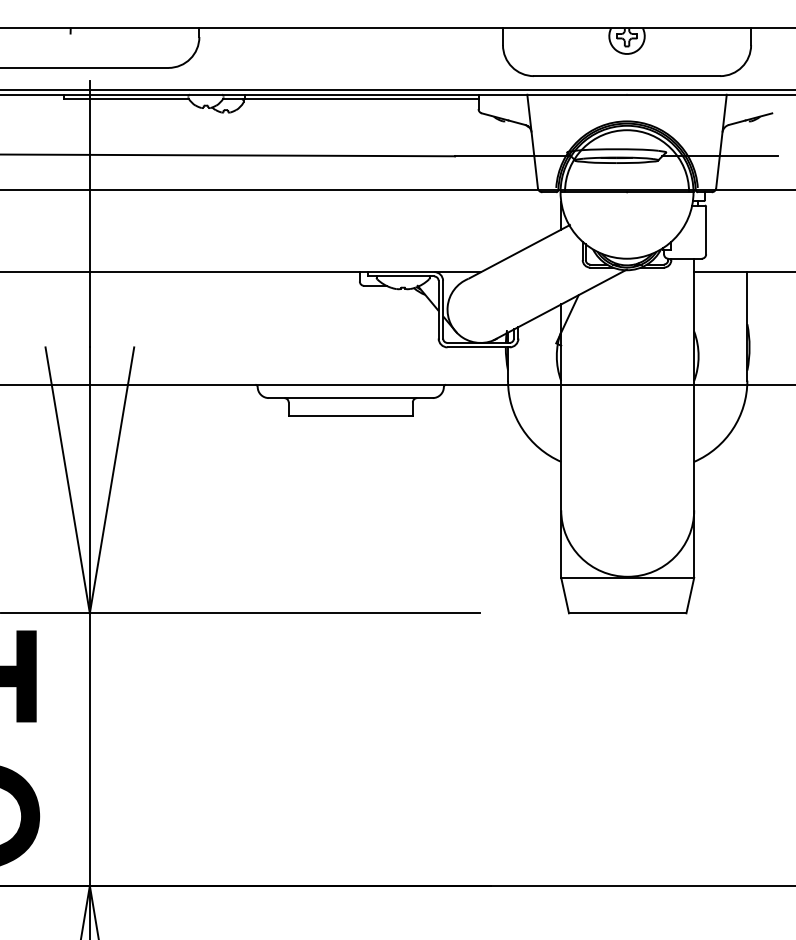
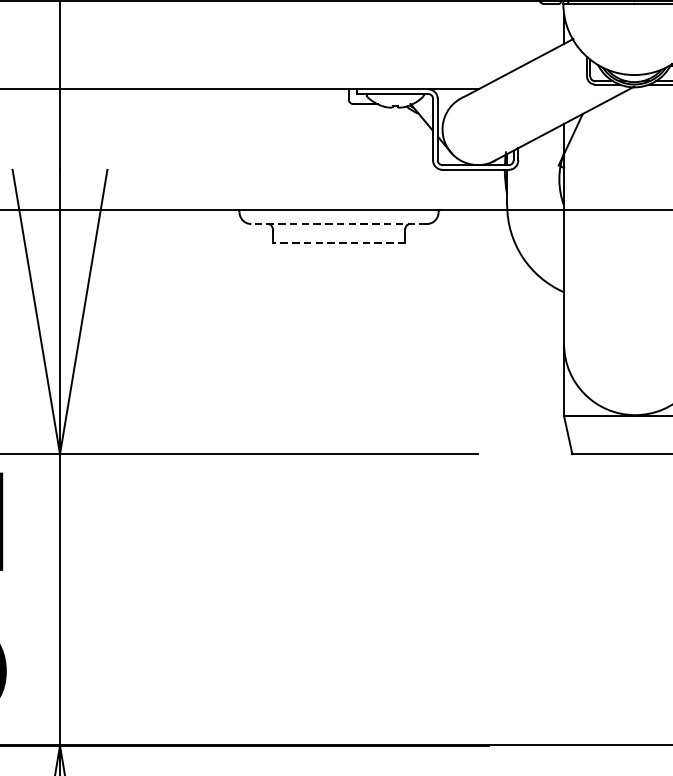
line: (350, 398) -> (338, 224), solid -> dashed
line: (350, 415) -> (338, 242), solid -> dashed

